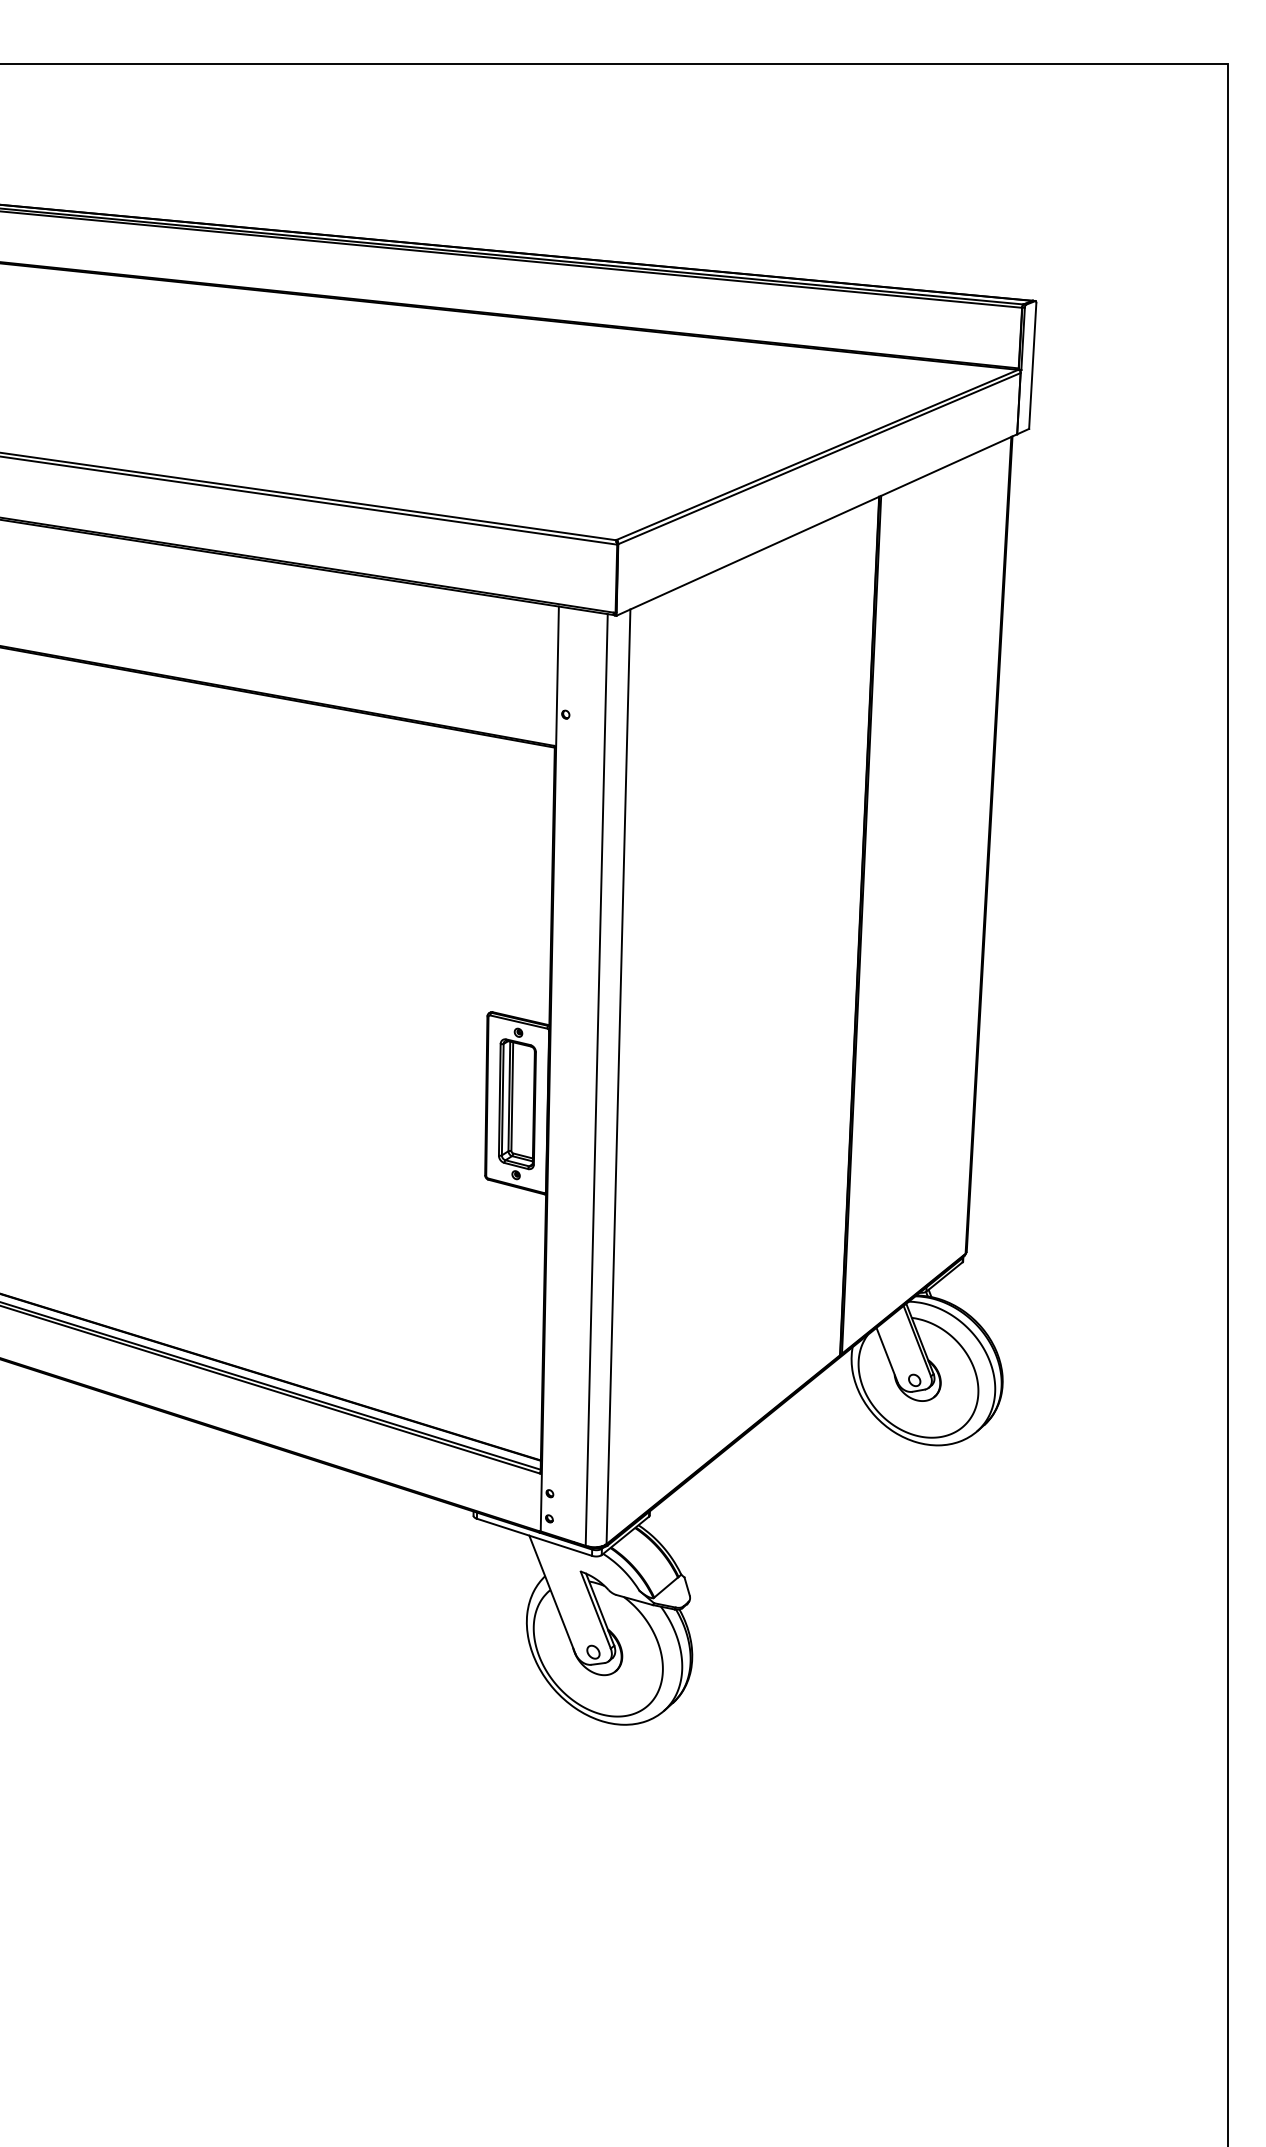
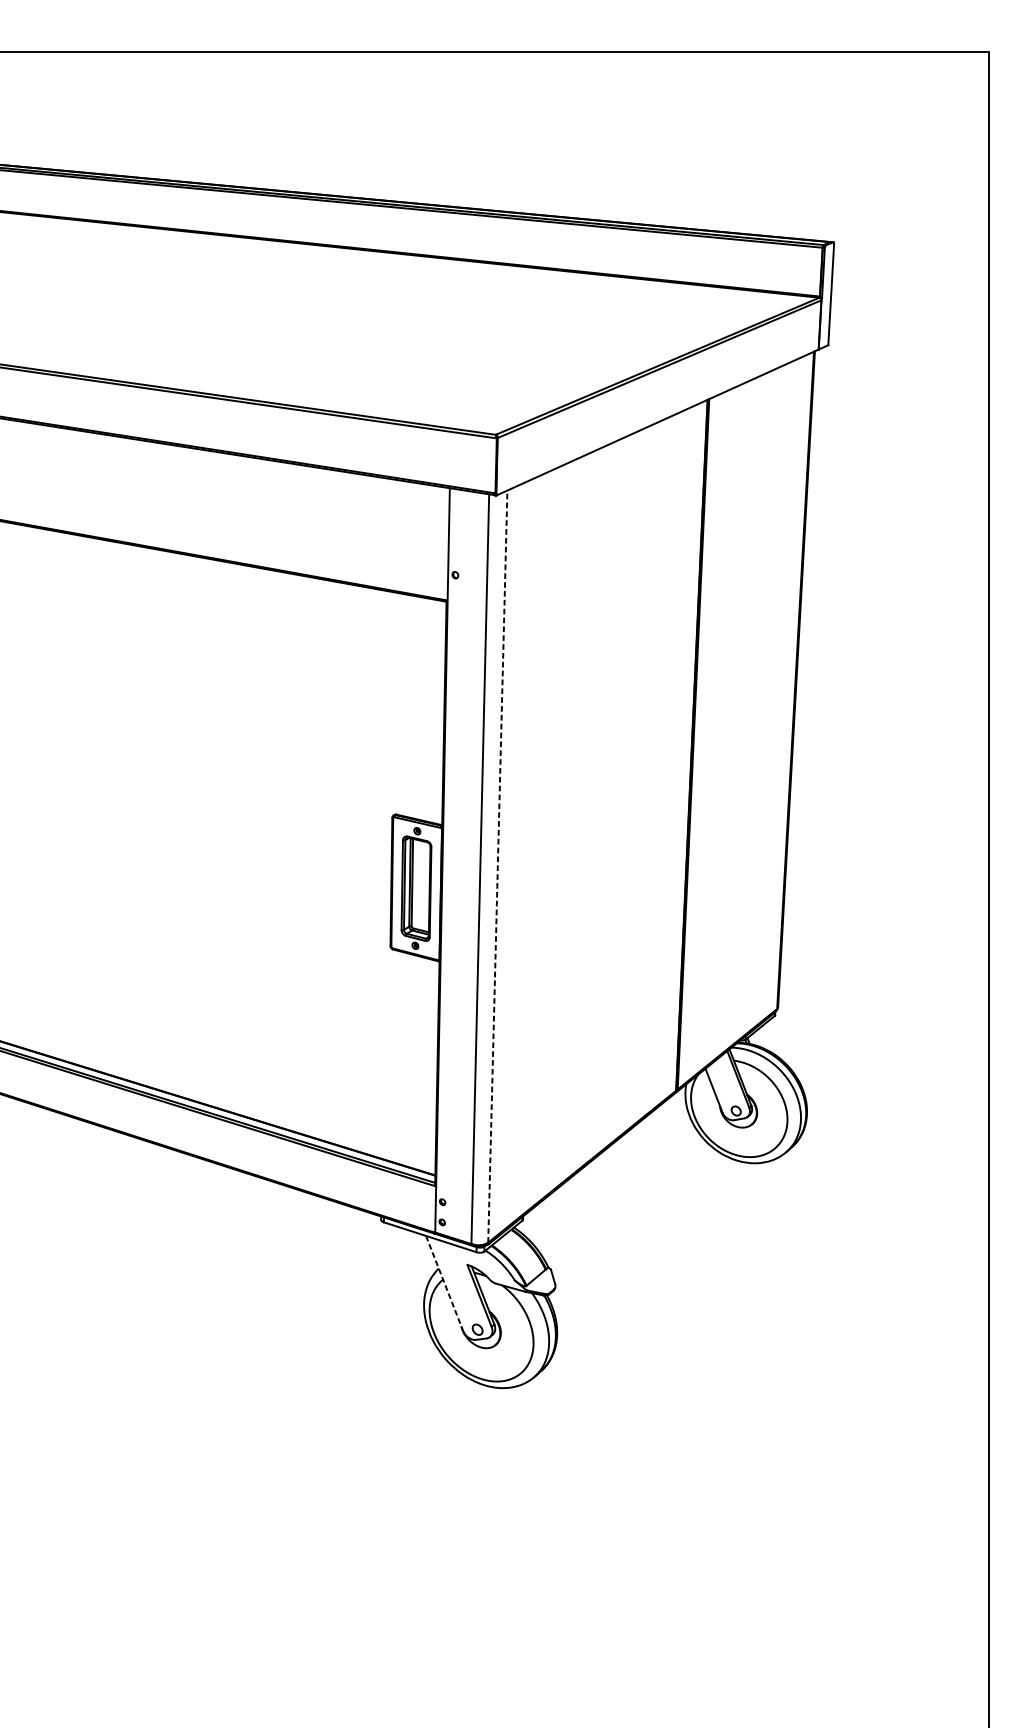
line: (618, 1076) -> (497, 866), solid -> dashed
line: (552, 1595) -> (444, 1284), solid -> dashed

